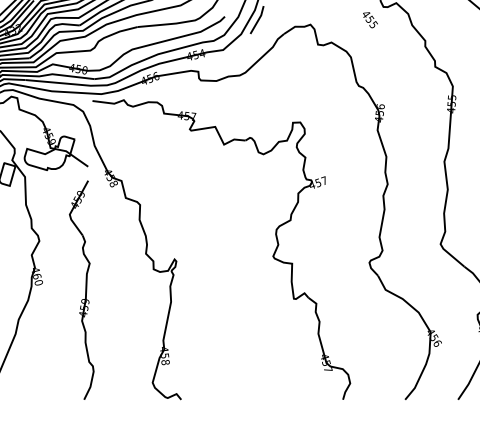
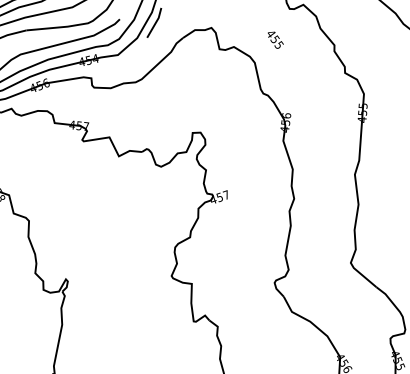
text: (370, 20) -> (275, 40), moved

